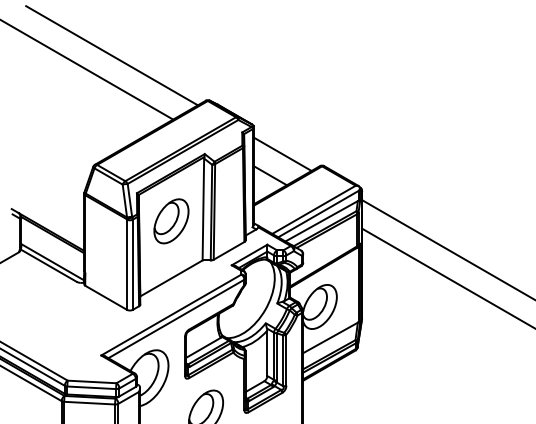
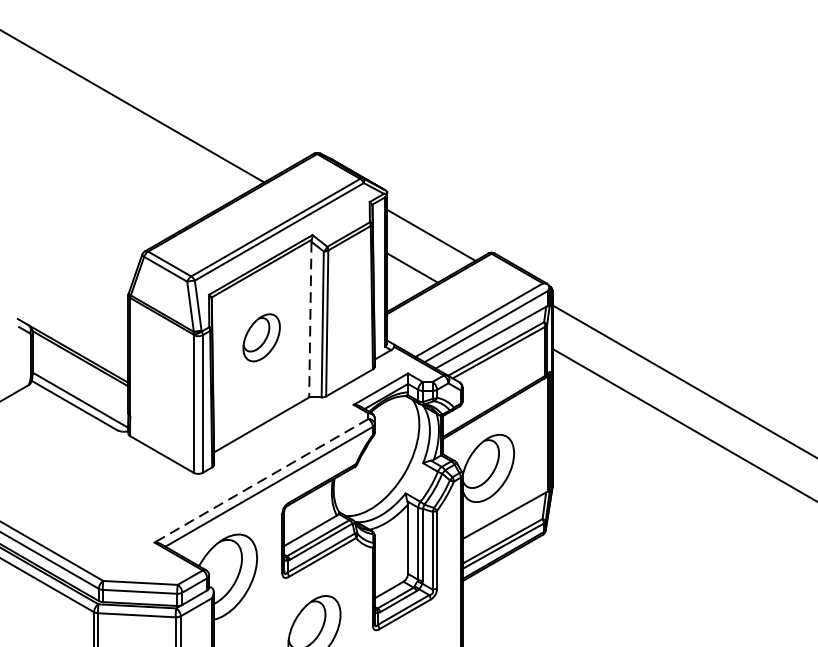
line: (111, 55) -> (170, 84), removed
line: (203, 209) -> (310, 319), solid -> dashed
part: (171, 221) -> (261, 338), size x0.7
line: (171, 315) -> (261, 481), solid -> dashed

